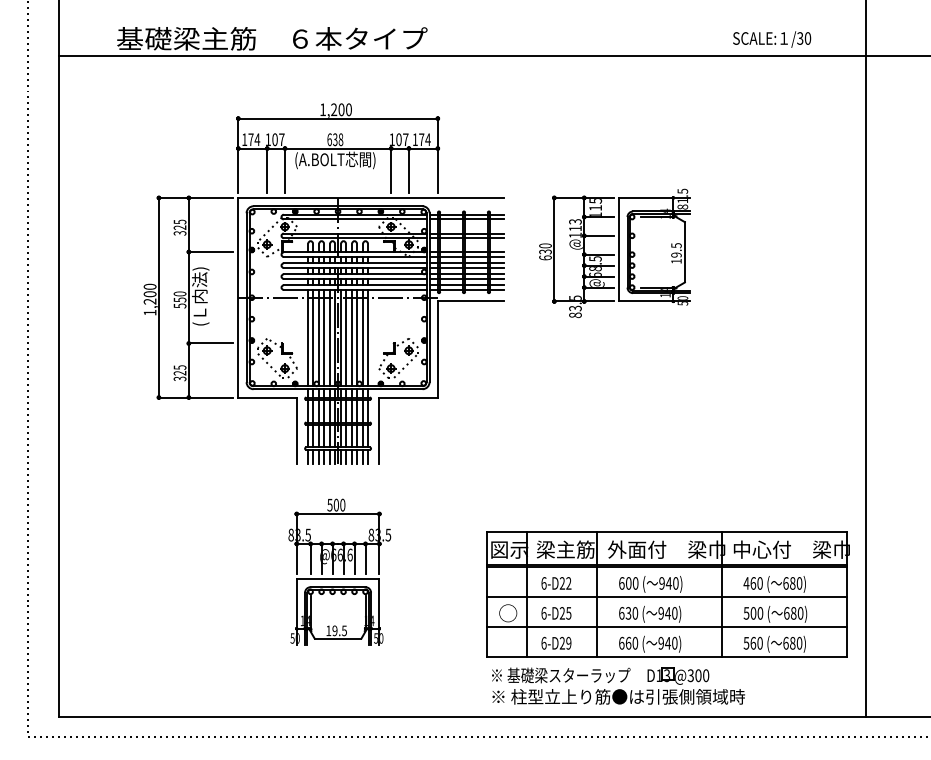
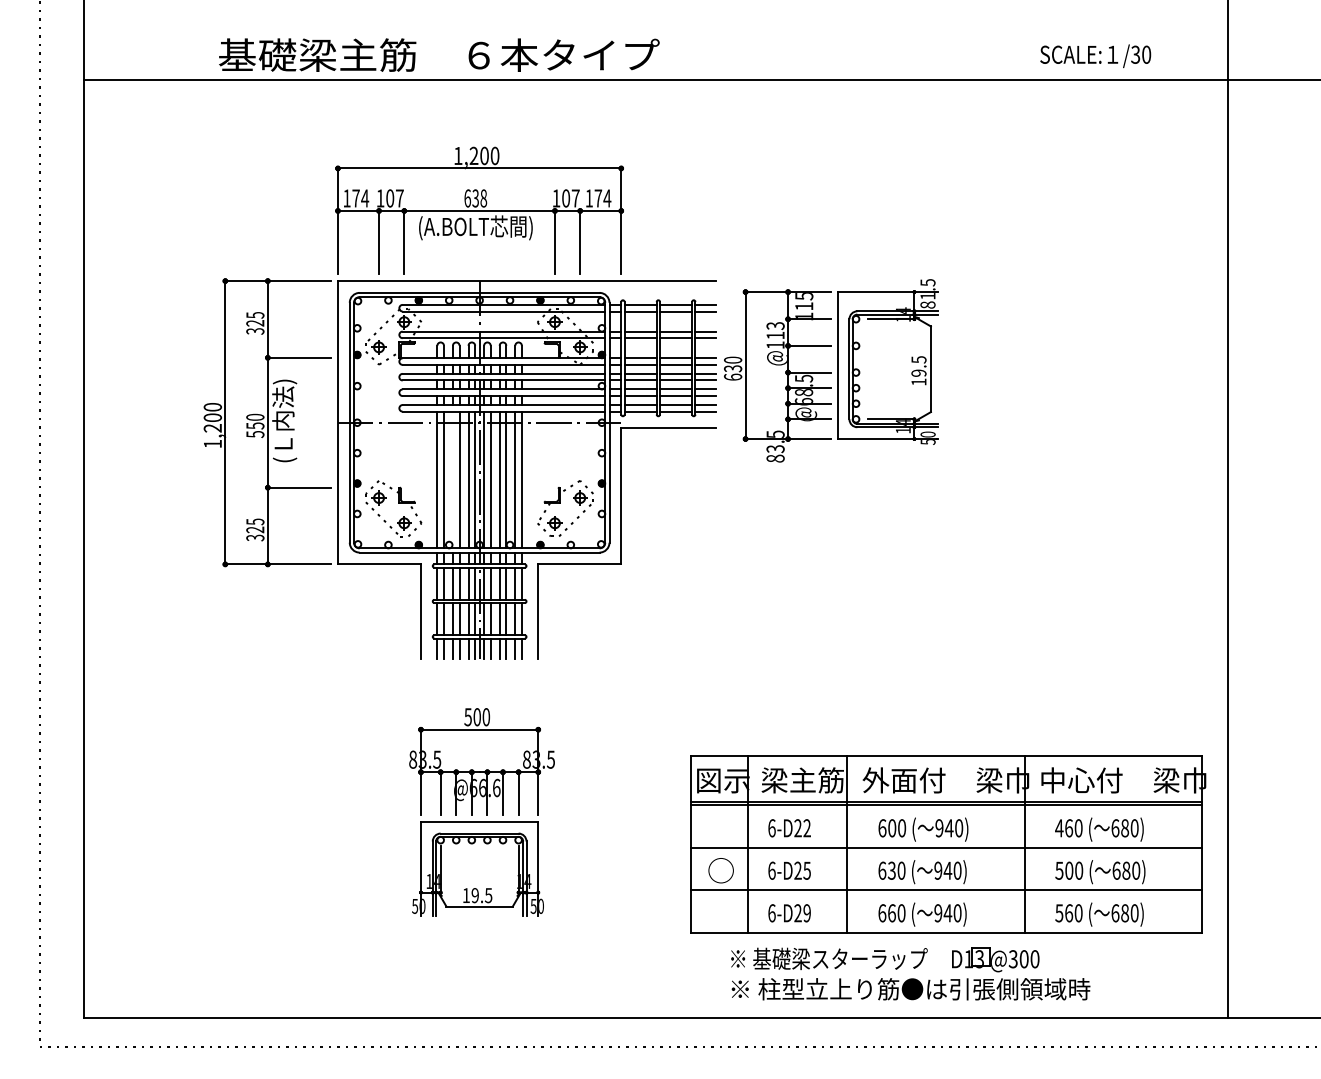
text: (272, 38) -> (439, 54), moved
part: (614, 253) -> (831, 370), moved
line: (318, 337) -> (452, 479), removed
part: (618, 685) -> (910, 973), moved

